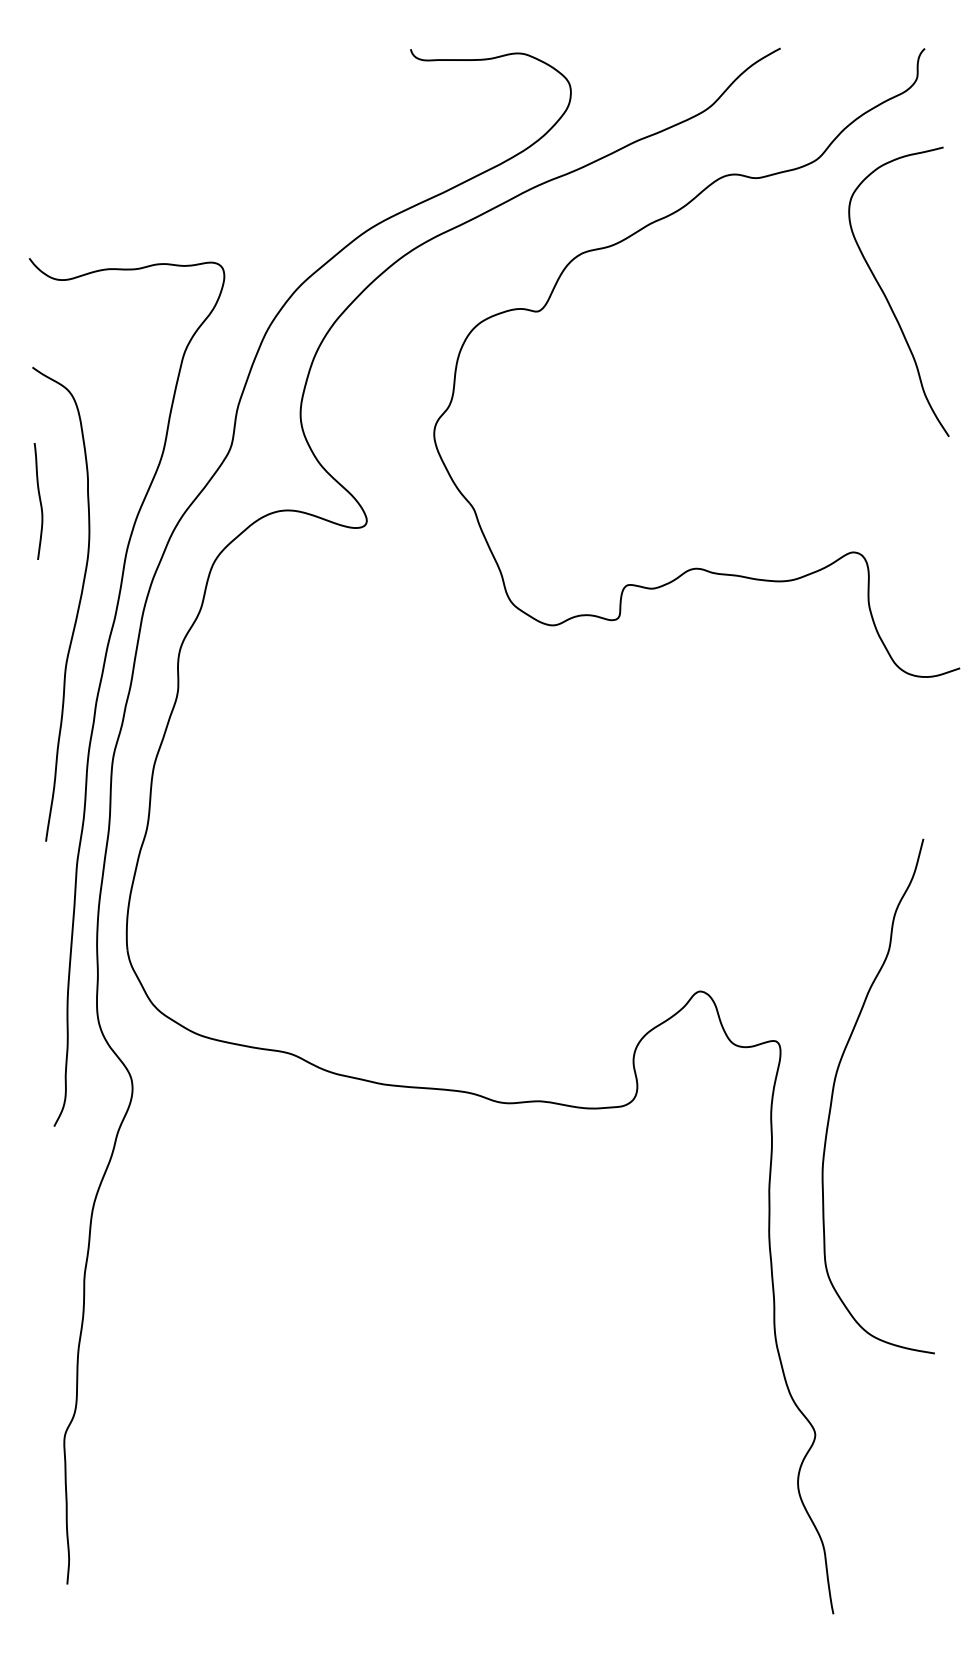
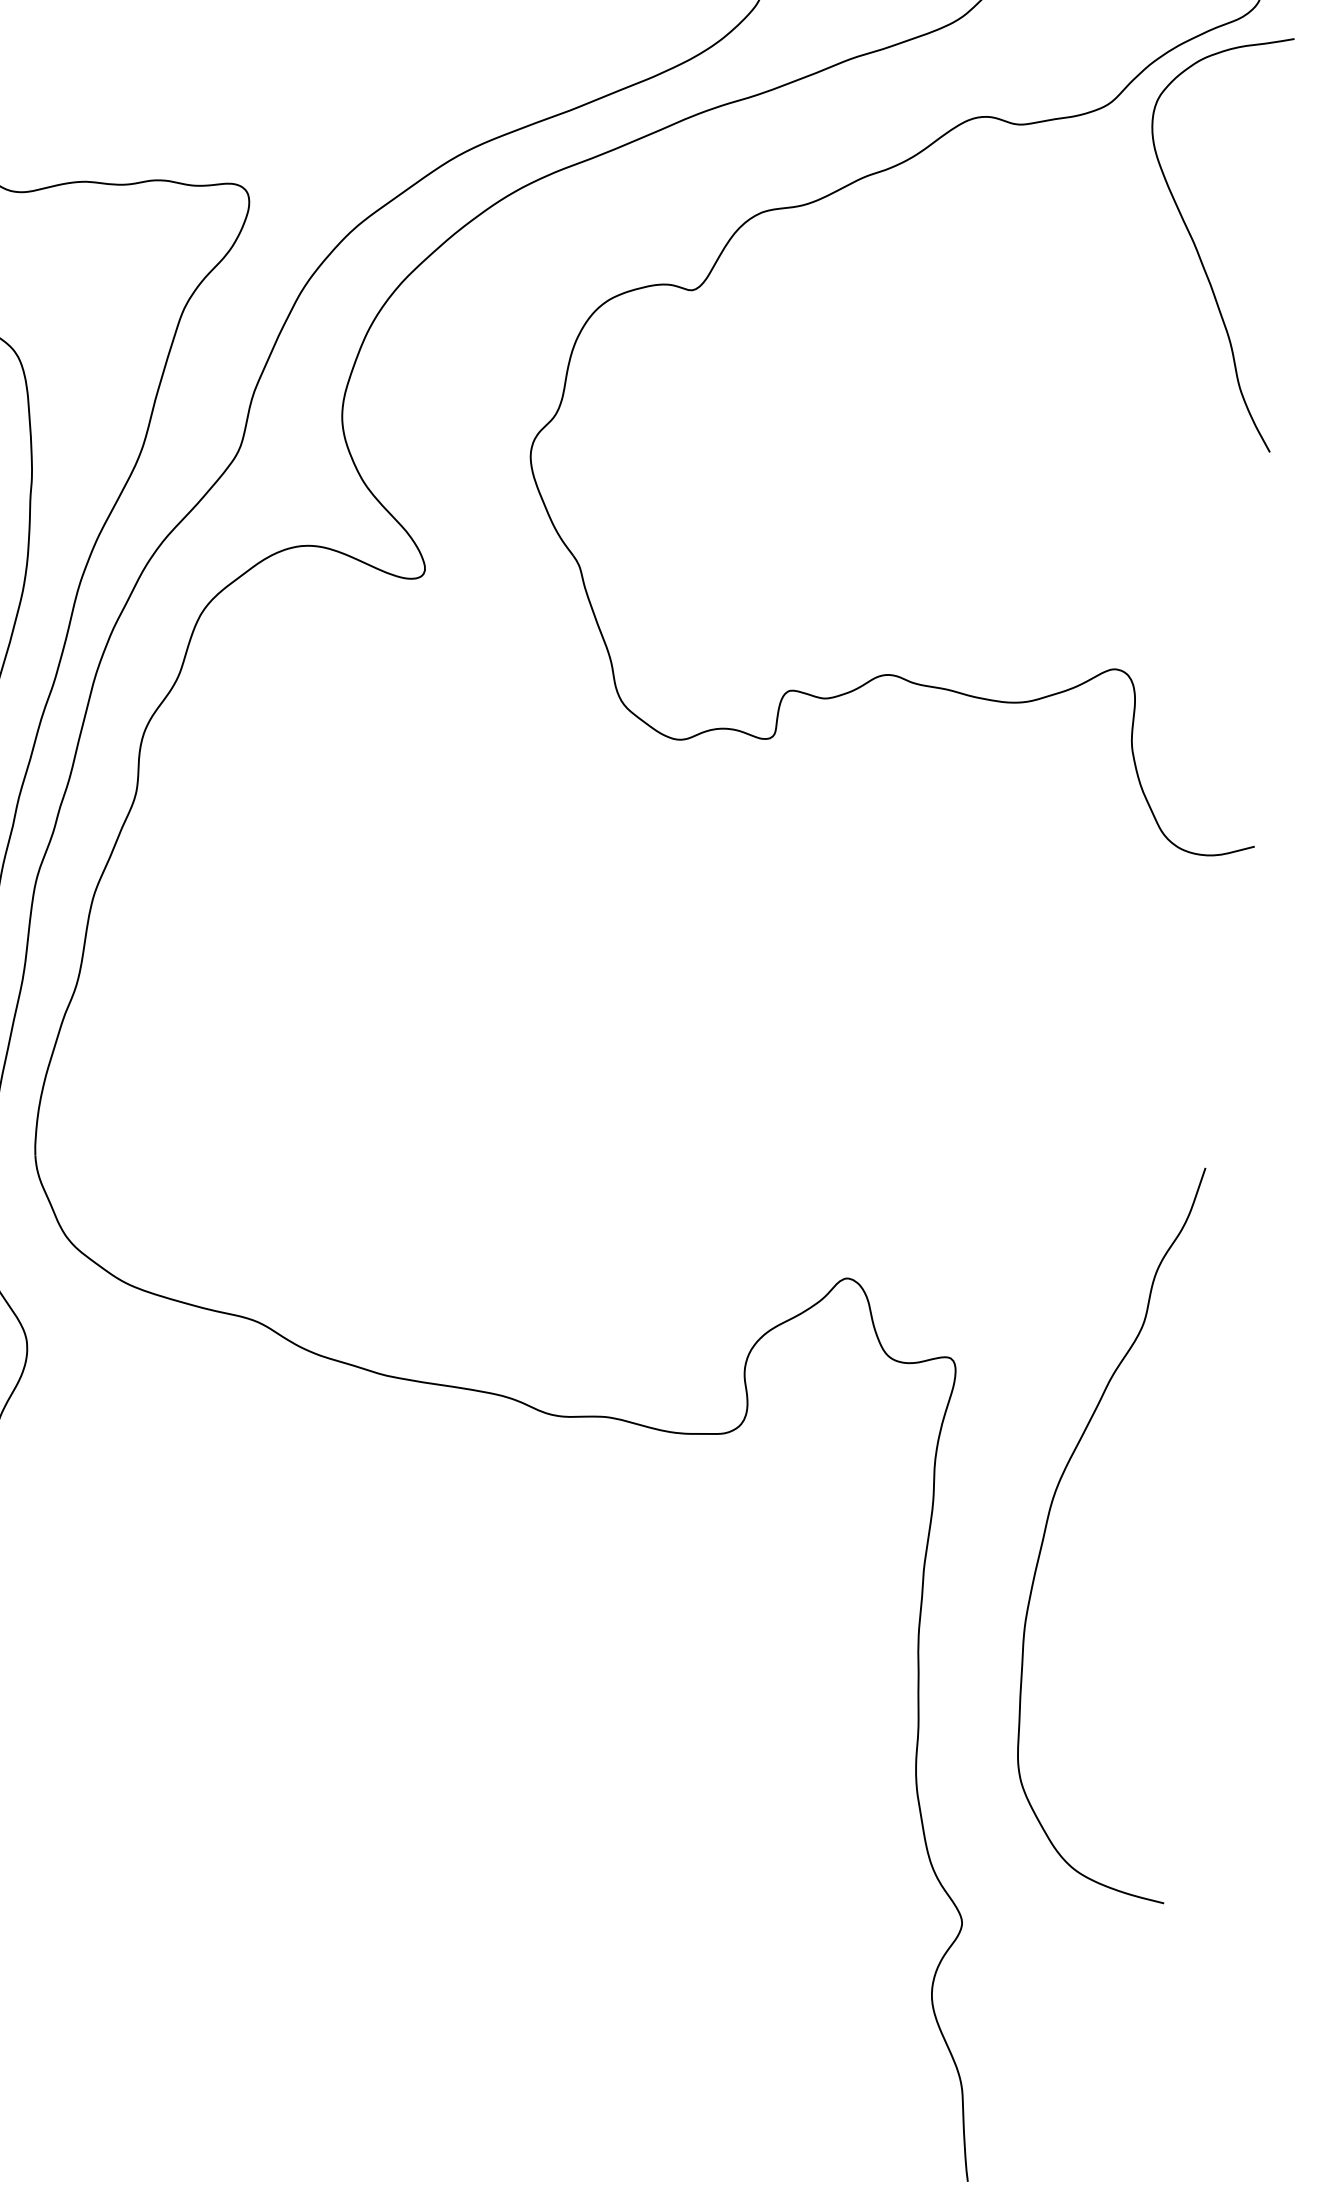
curve: (886, 296) -> (1196, 245), moved
curve: (834, 1088) -> (1050, 1514), moved

